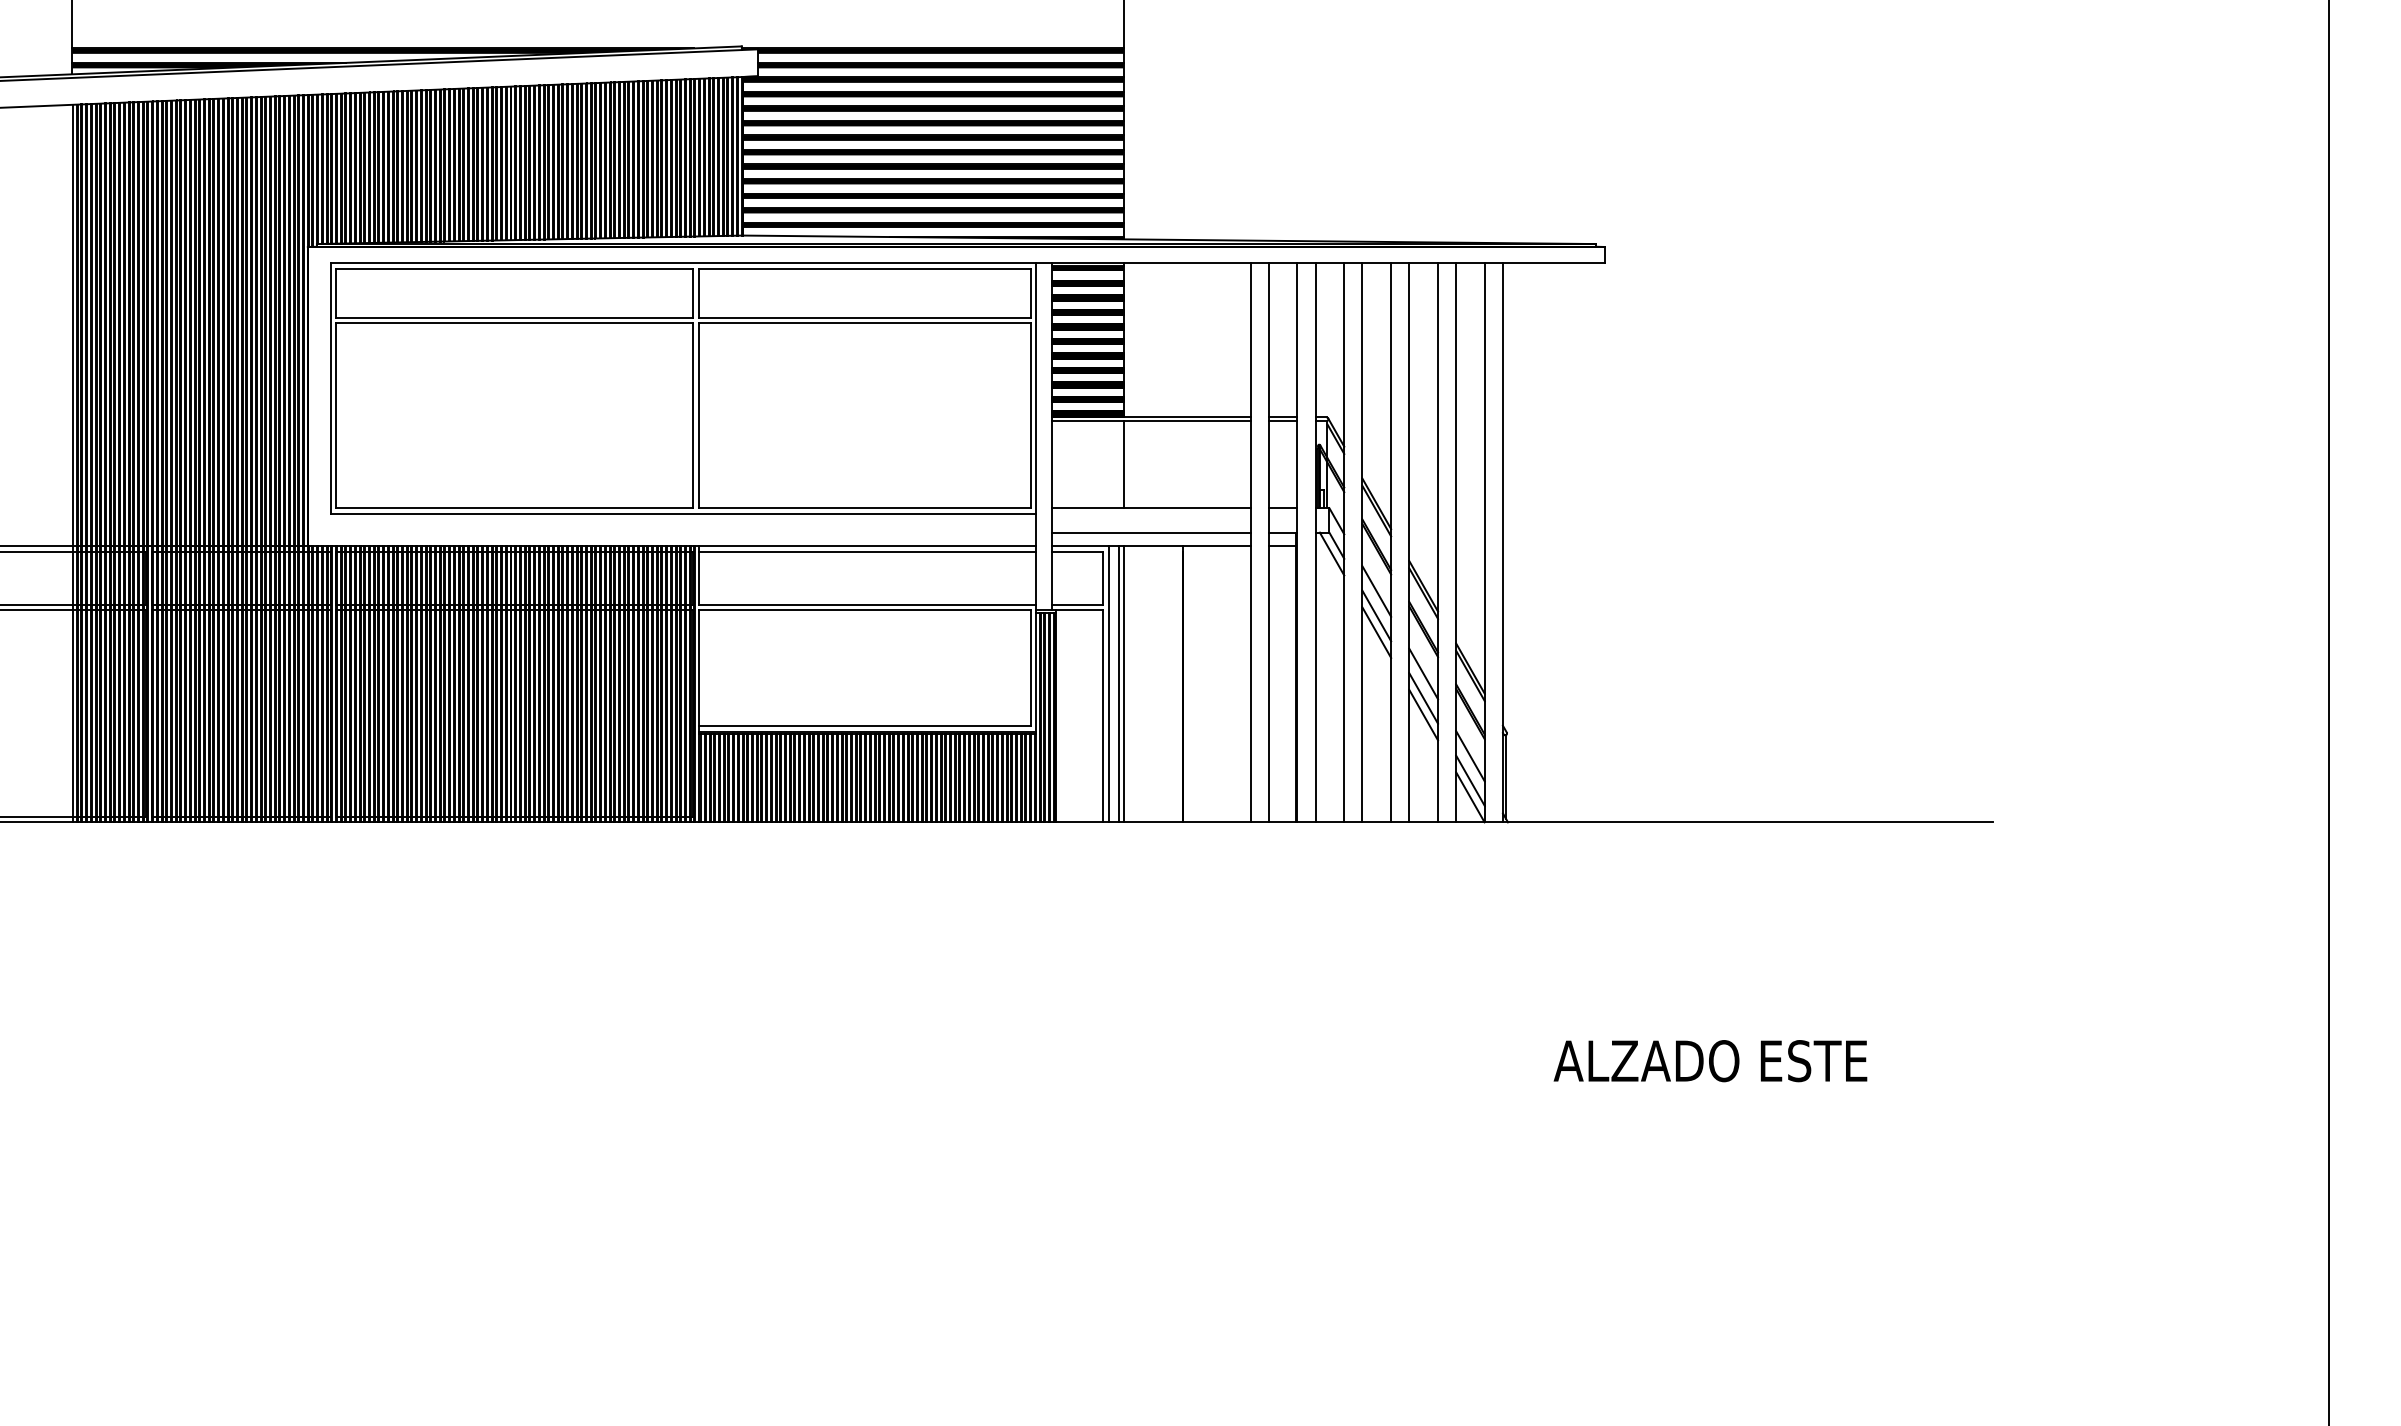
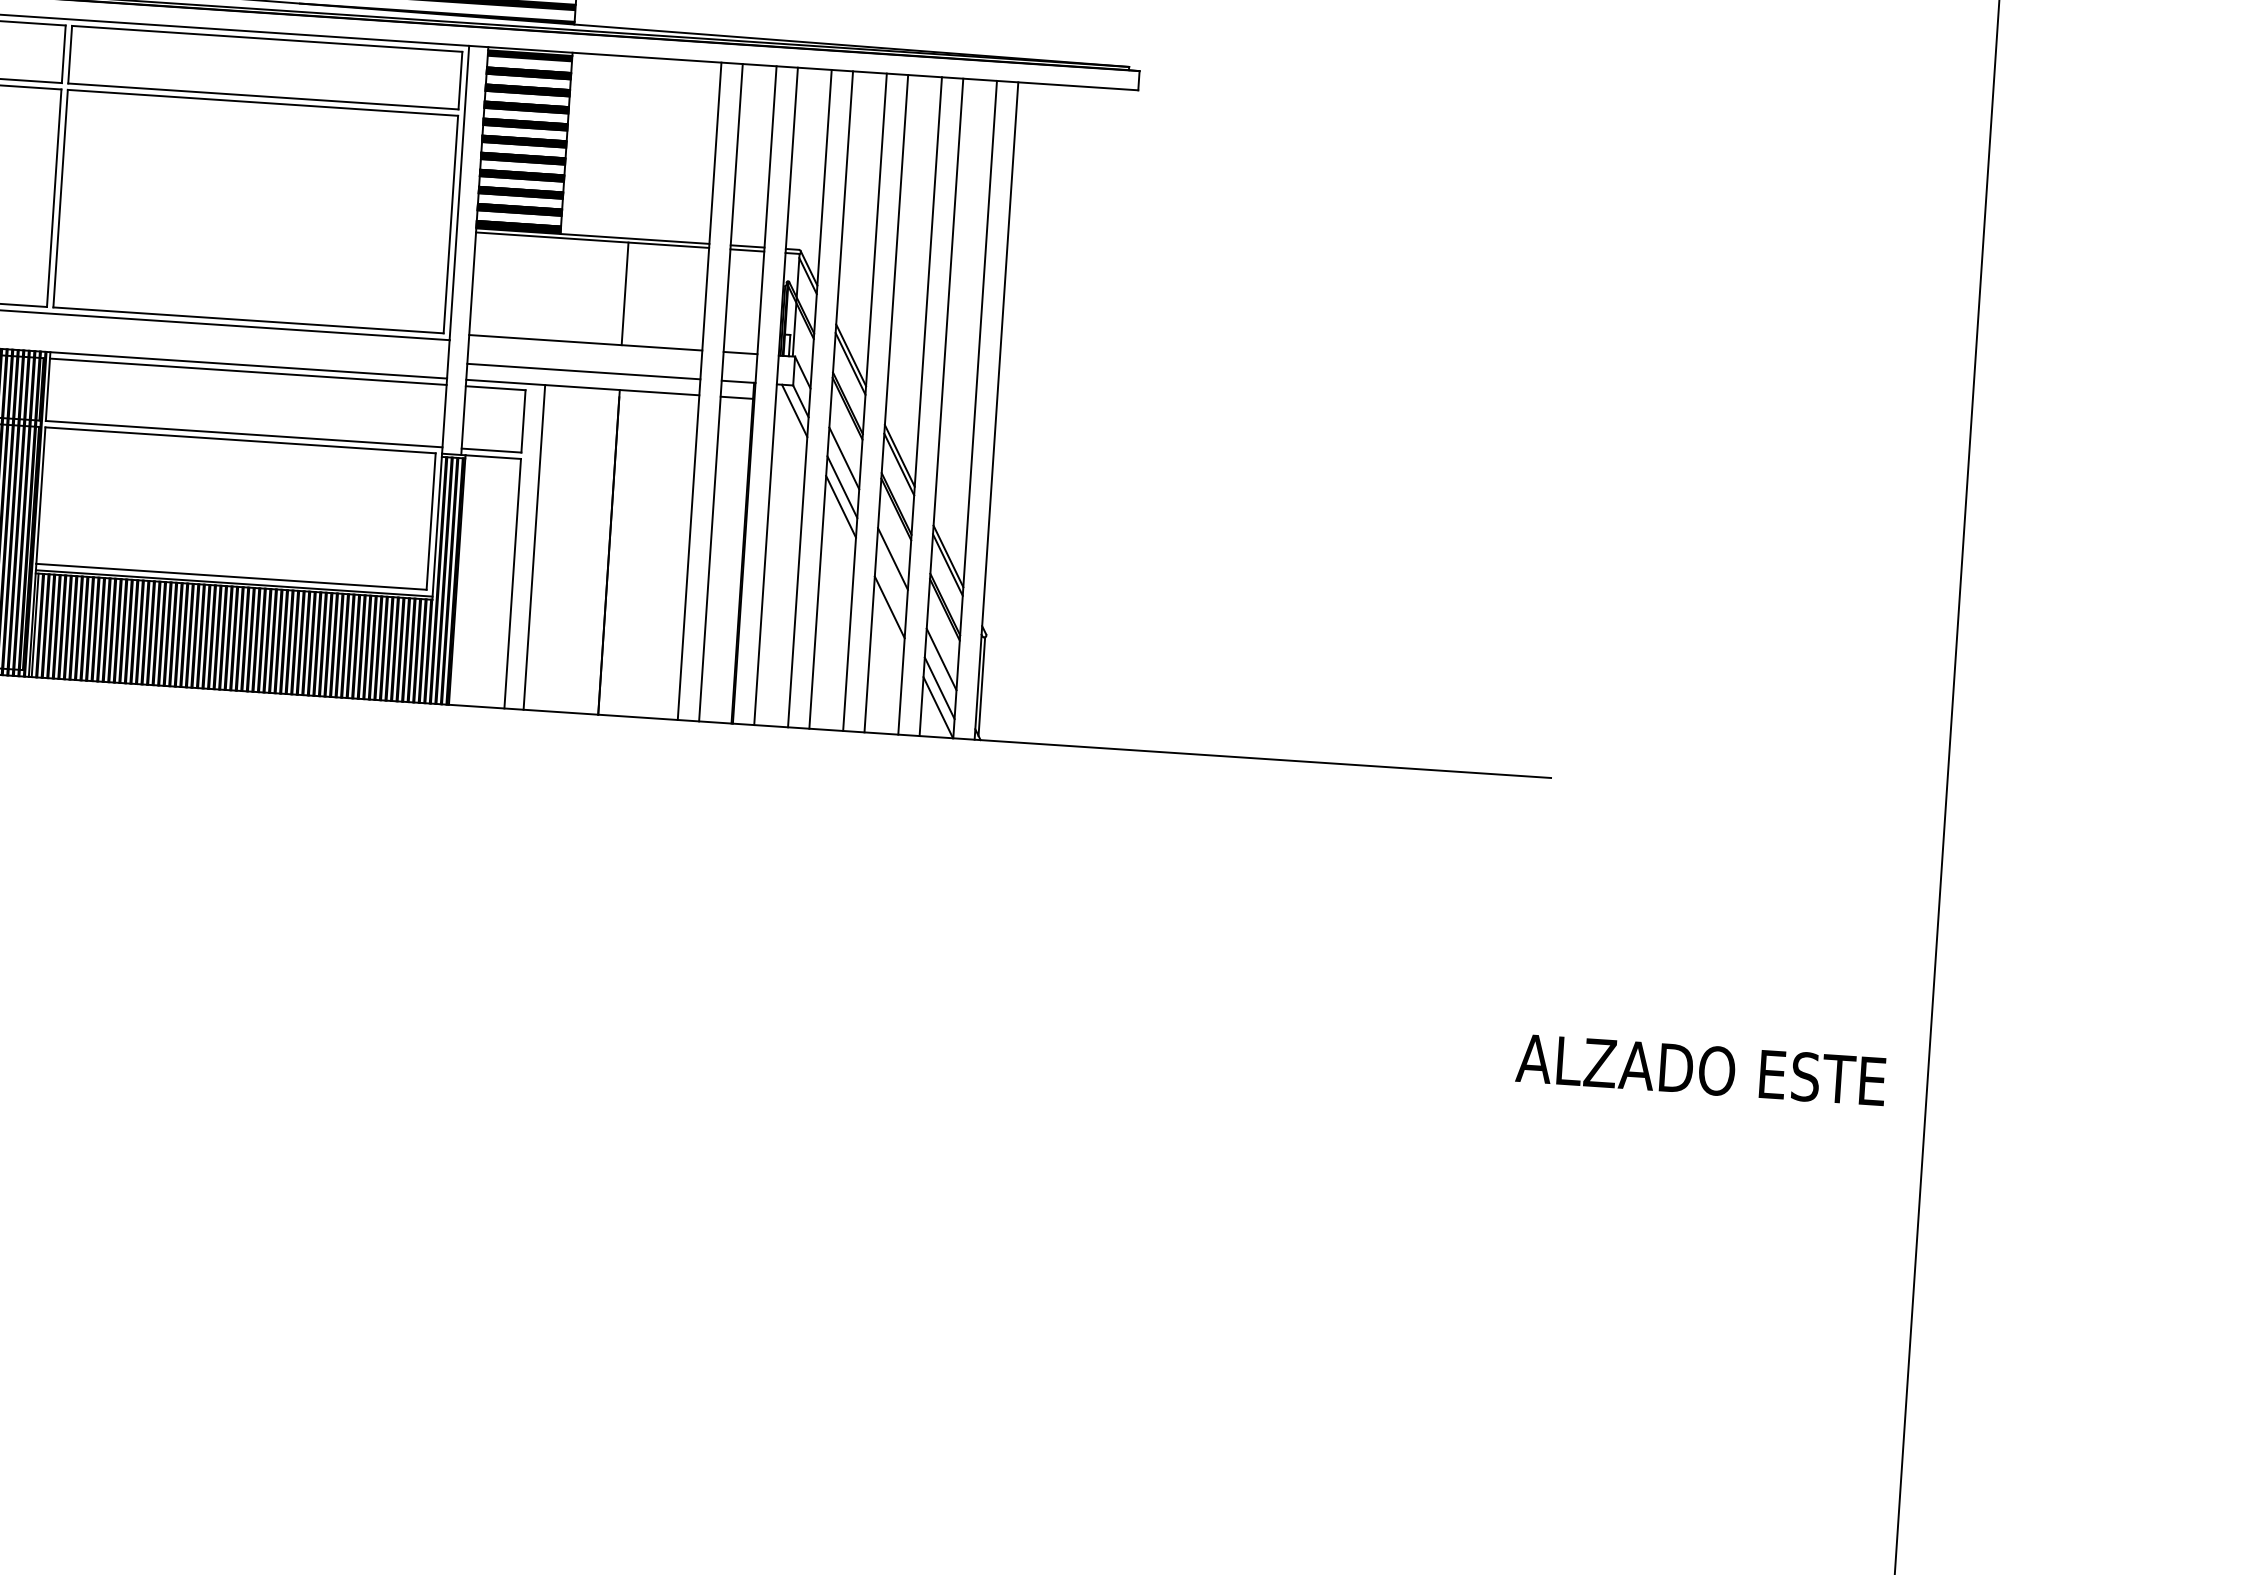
line: (1123, 464) -> (624, 293), moved
line: (1108, 684) -> (521, 546), removed
line: (1123, 684) -> (539, 547), removed
line: (1423, 698) -> (890, 587), removed
text: (1710, 1061) -> (1700, 1070), moved

